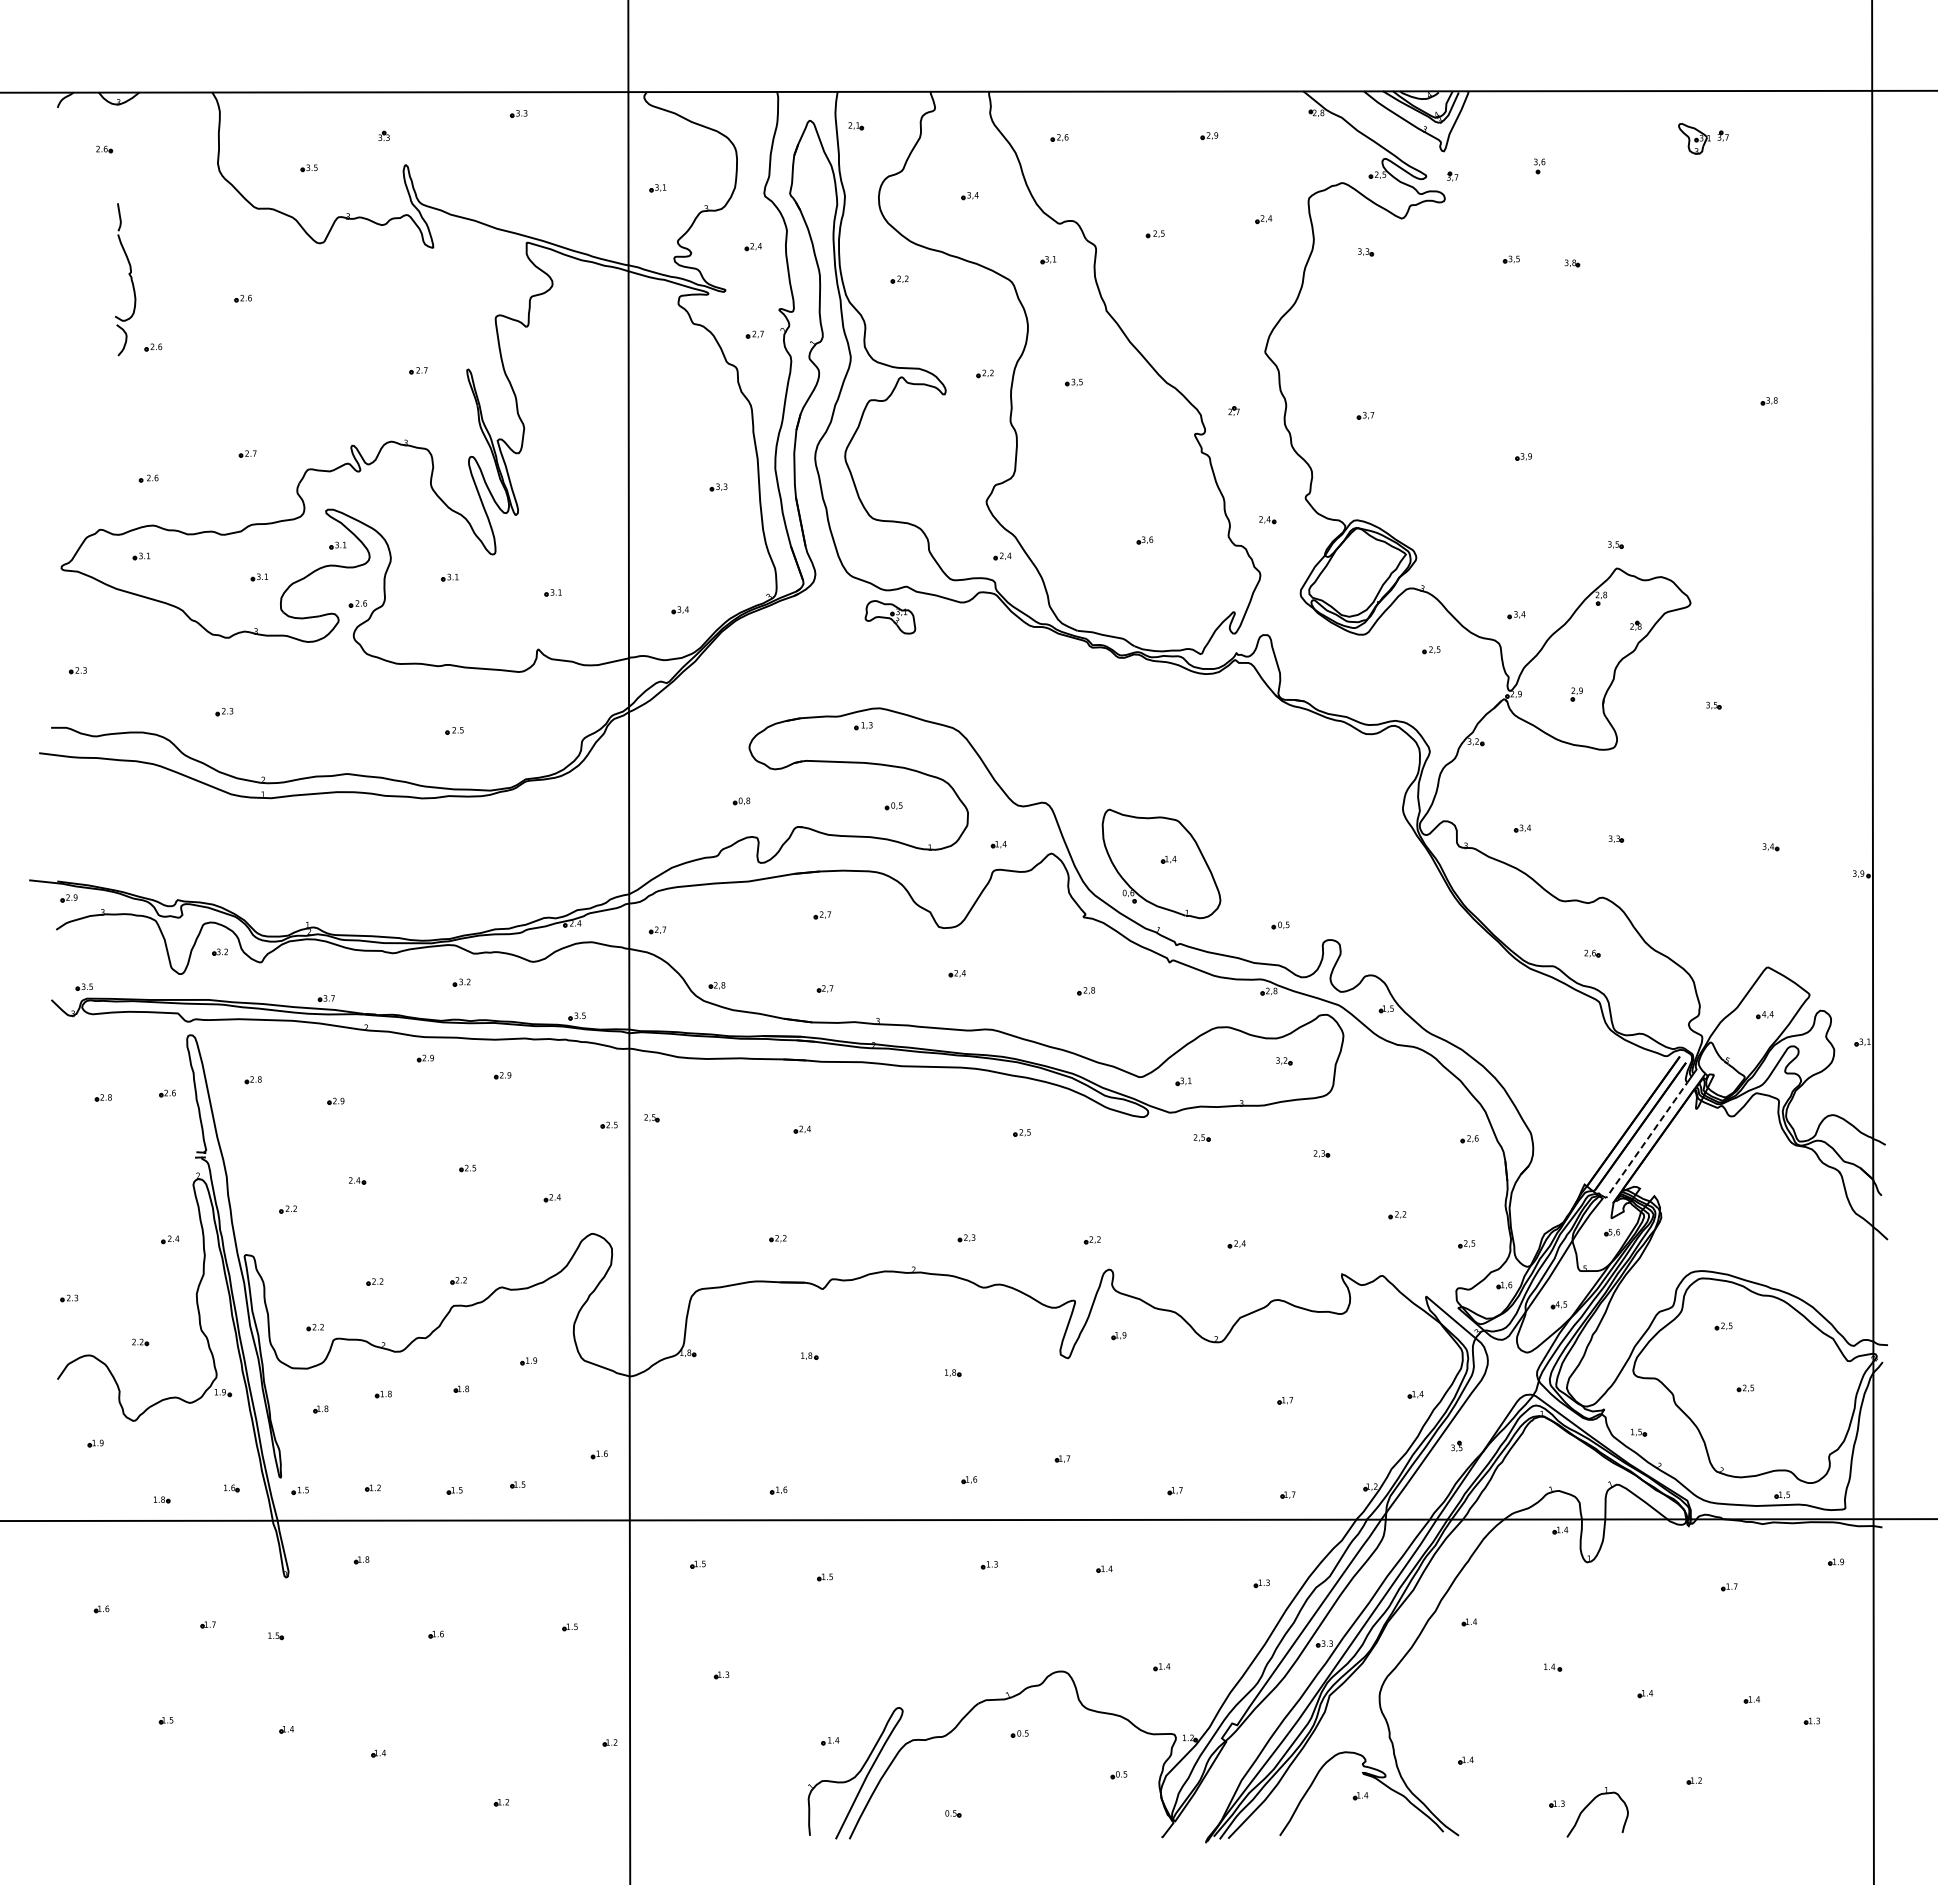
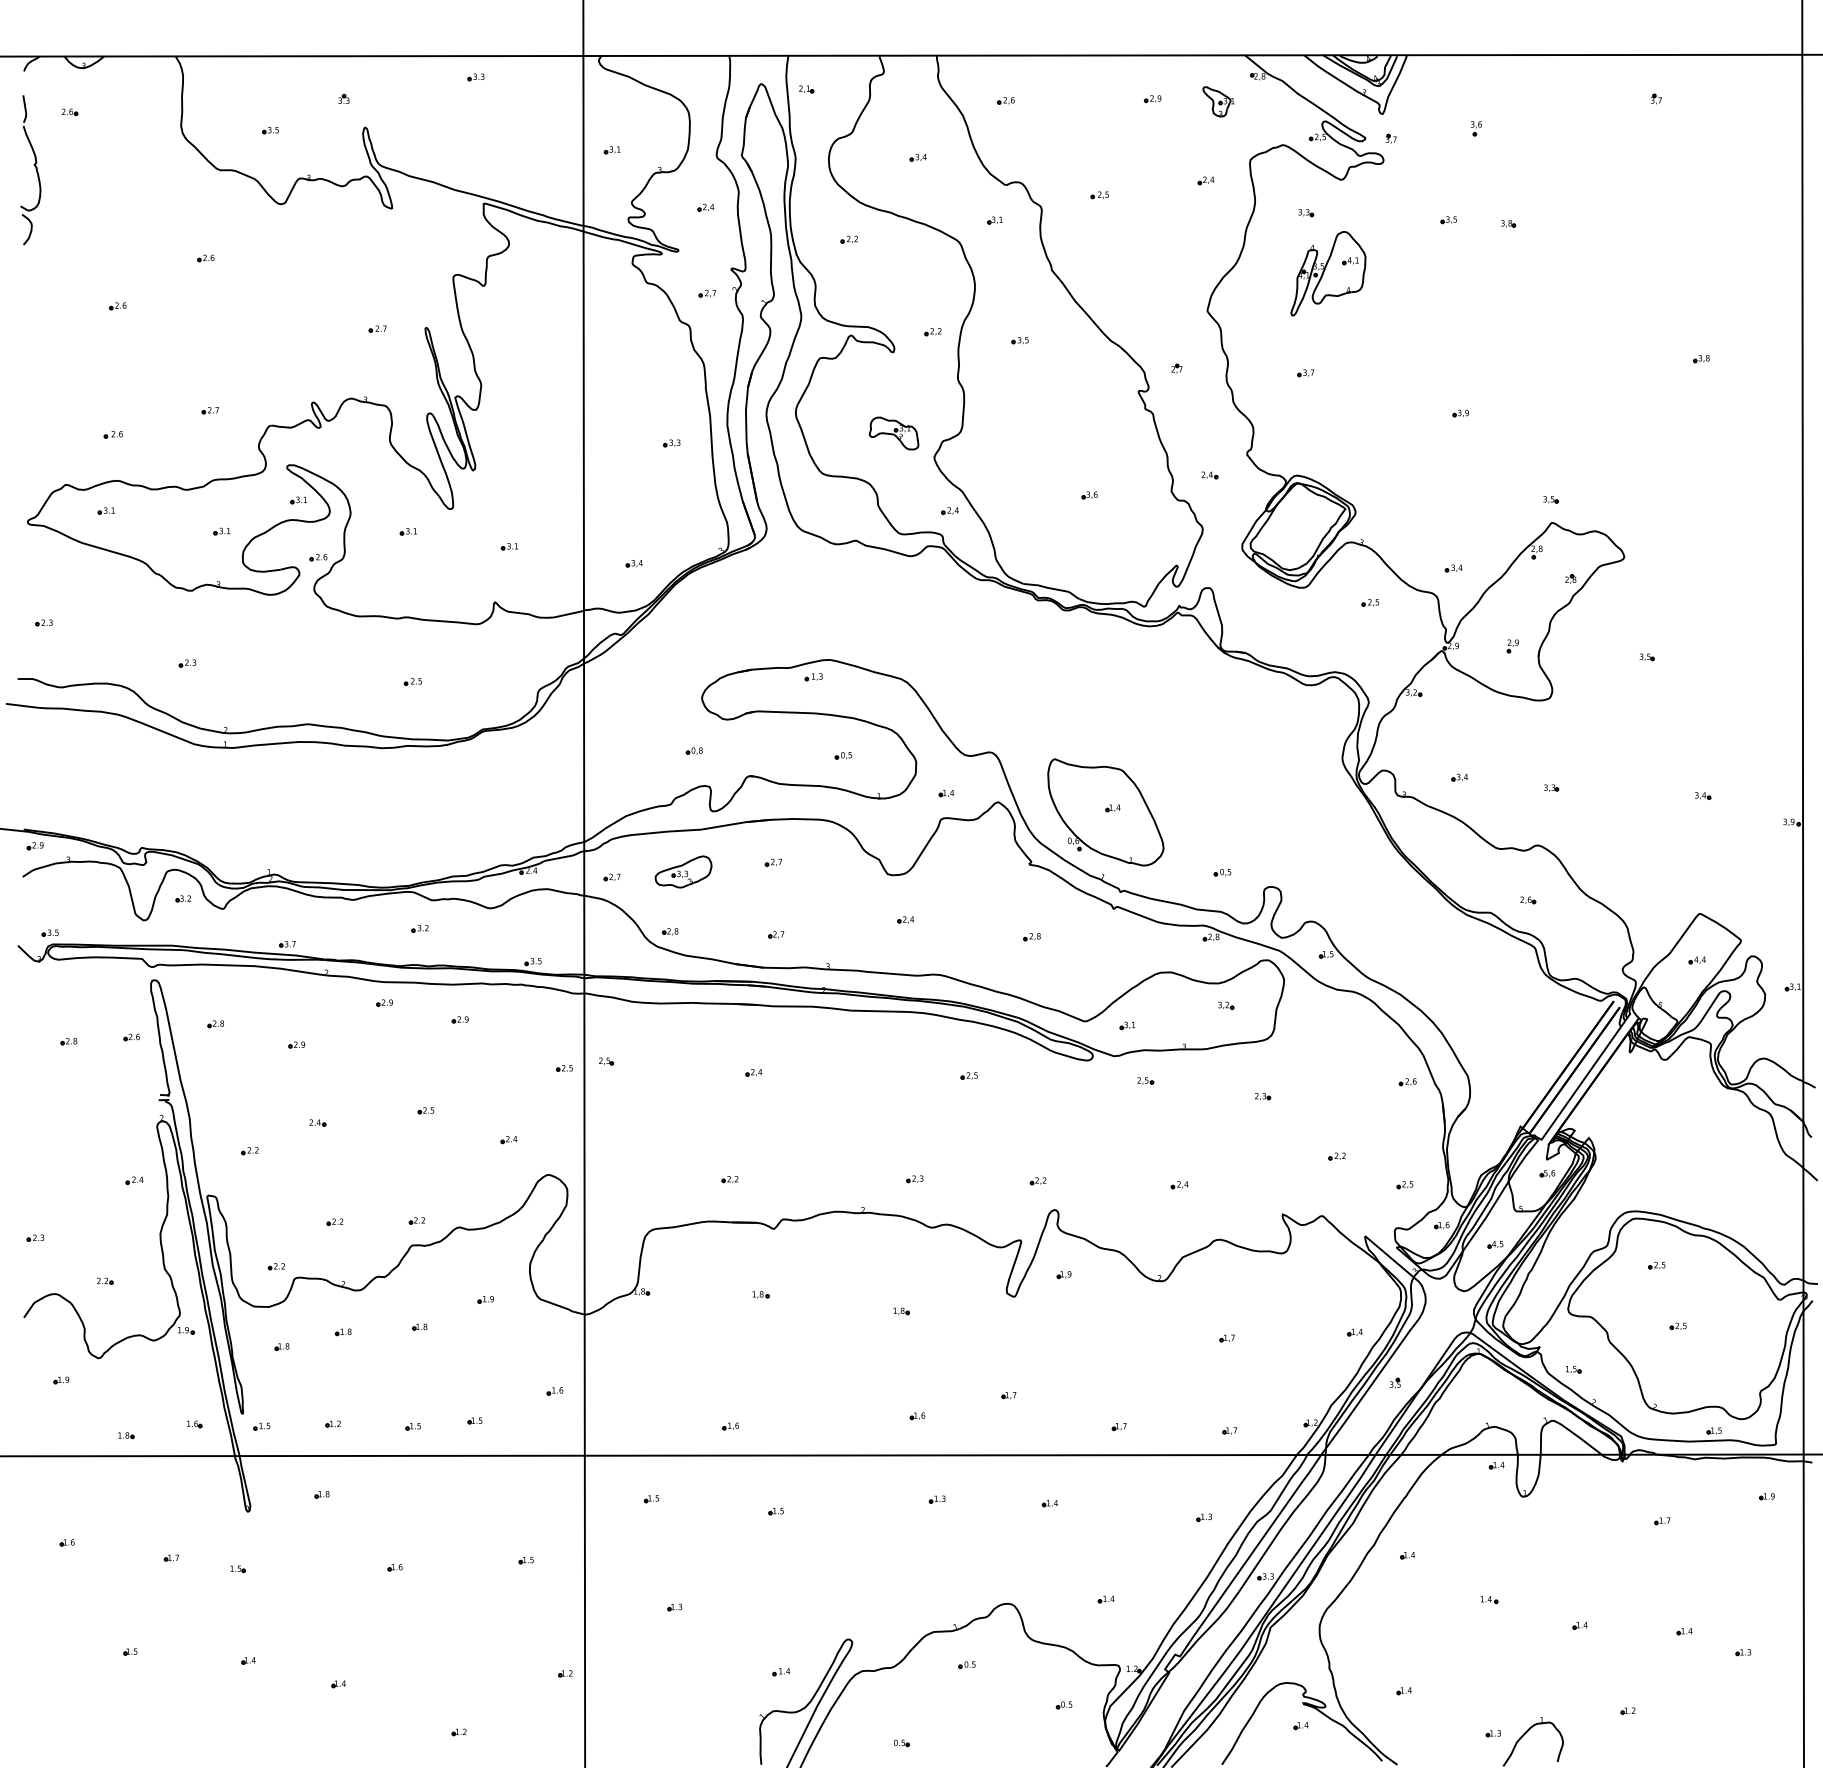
part: (1694, 138) -> (1218, 101), moved
part: (125, 279) -> (30, 170), moved
part: (1388, 313) -> (1328, 272), added
part: (890, 617) -> (894, 433), moved
part: (730, 924) -> (683, 871), added
line: (1645, 1142) -> (1580, 1085), dashed -> solid

